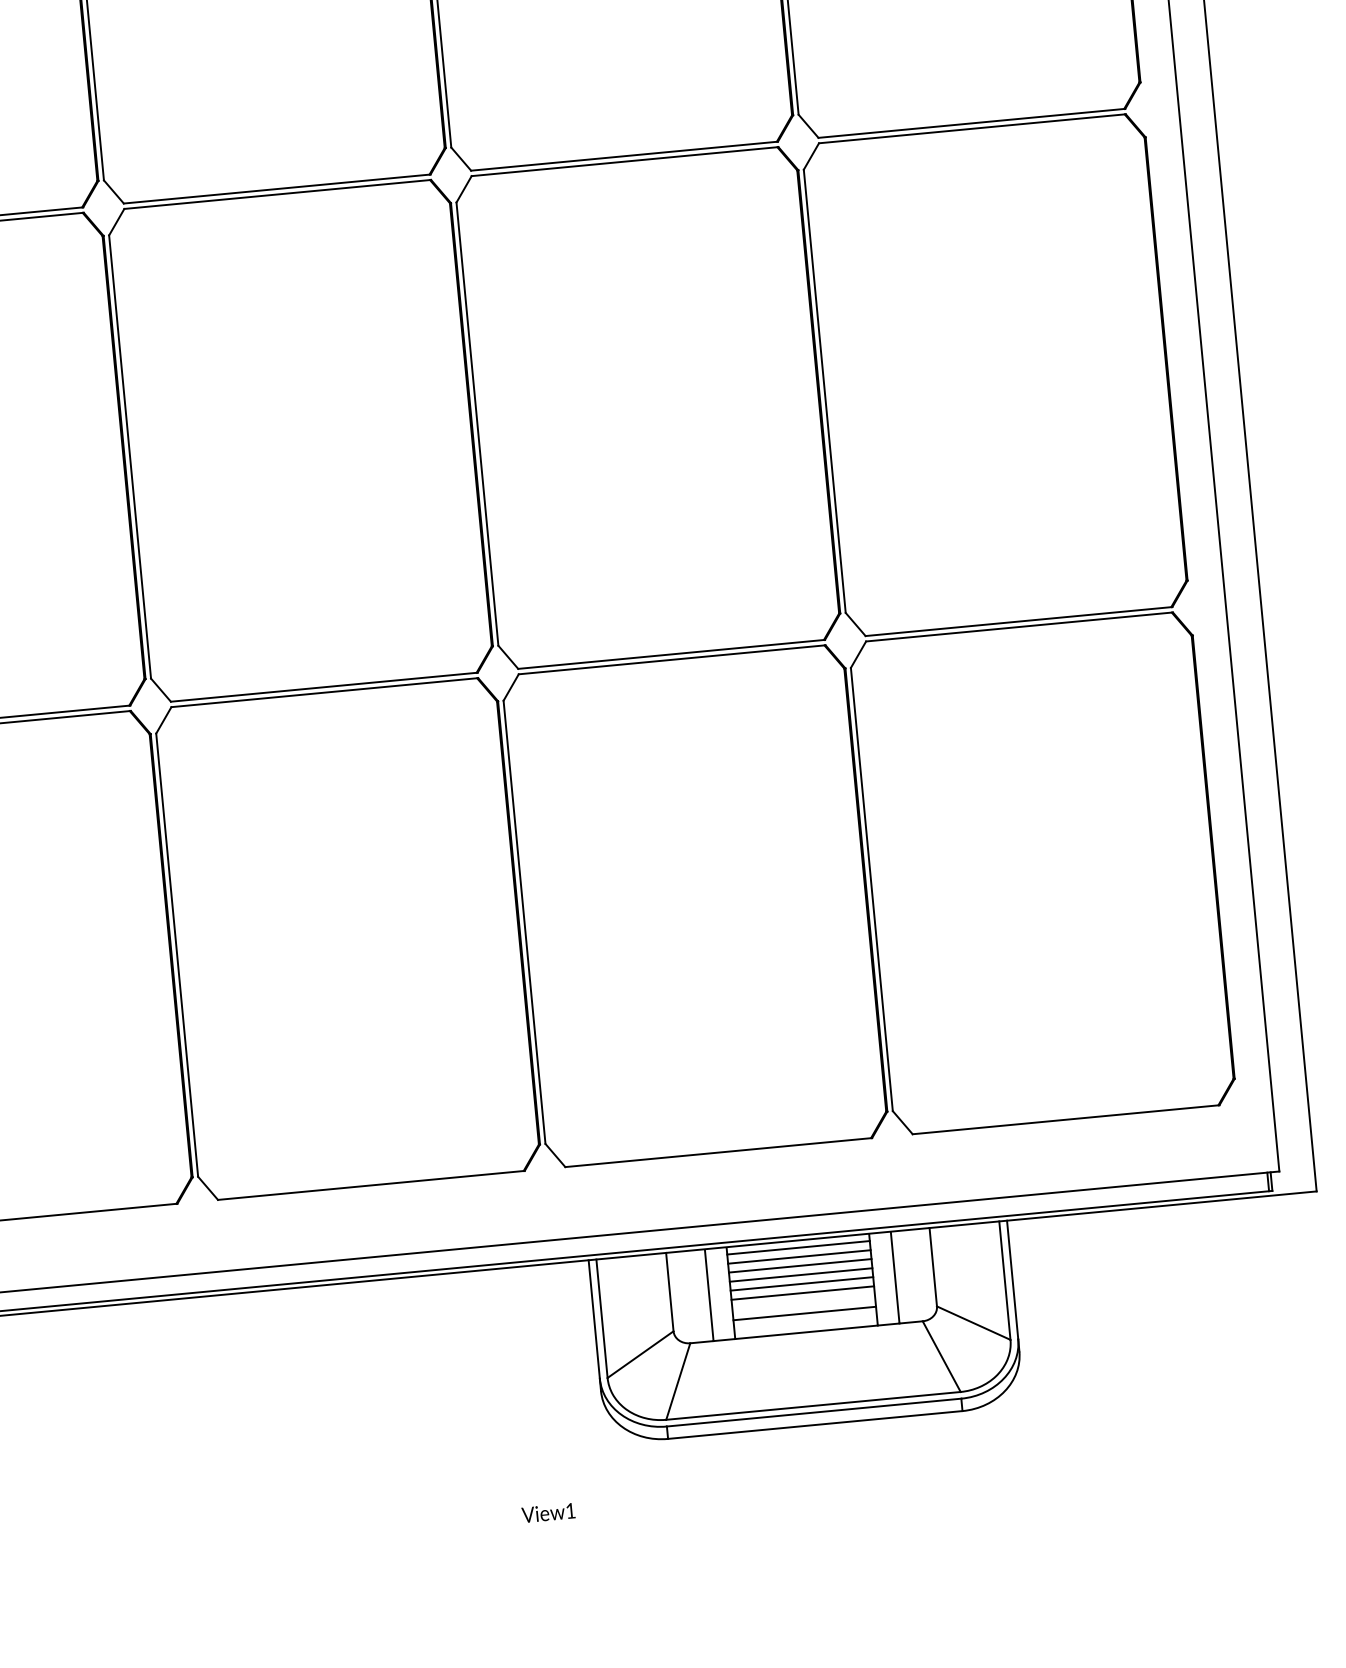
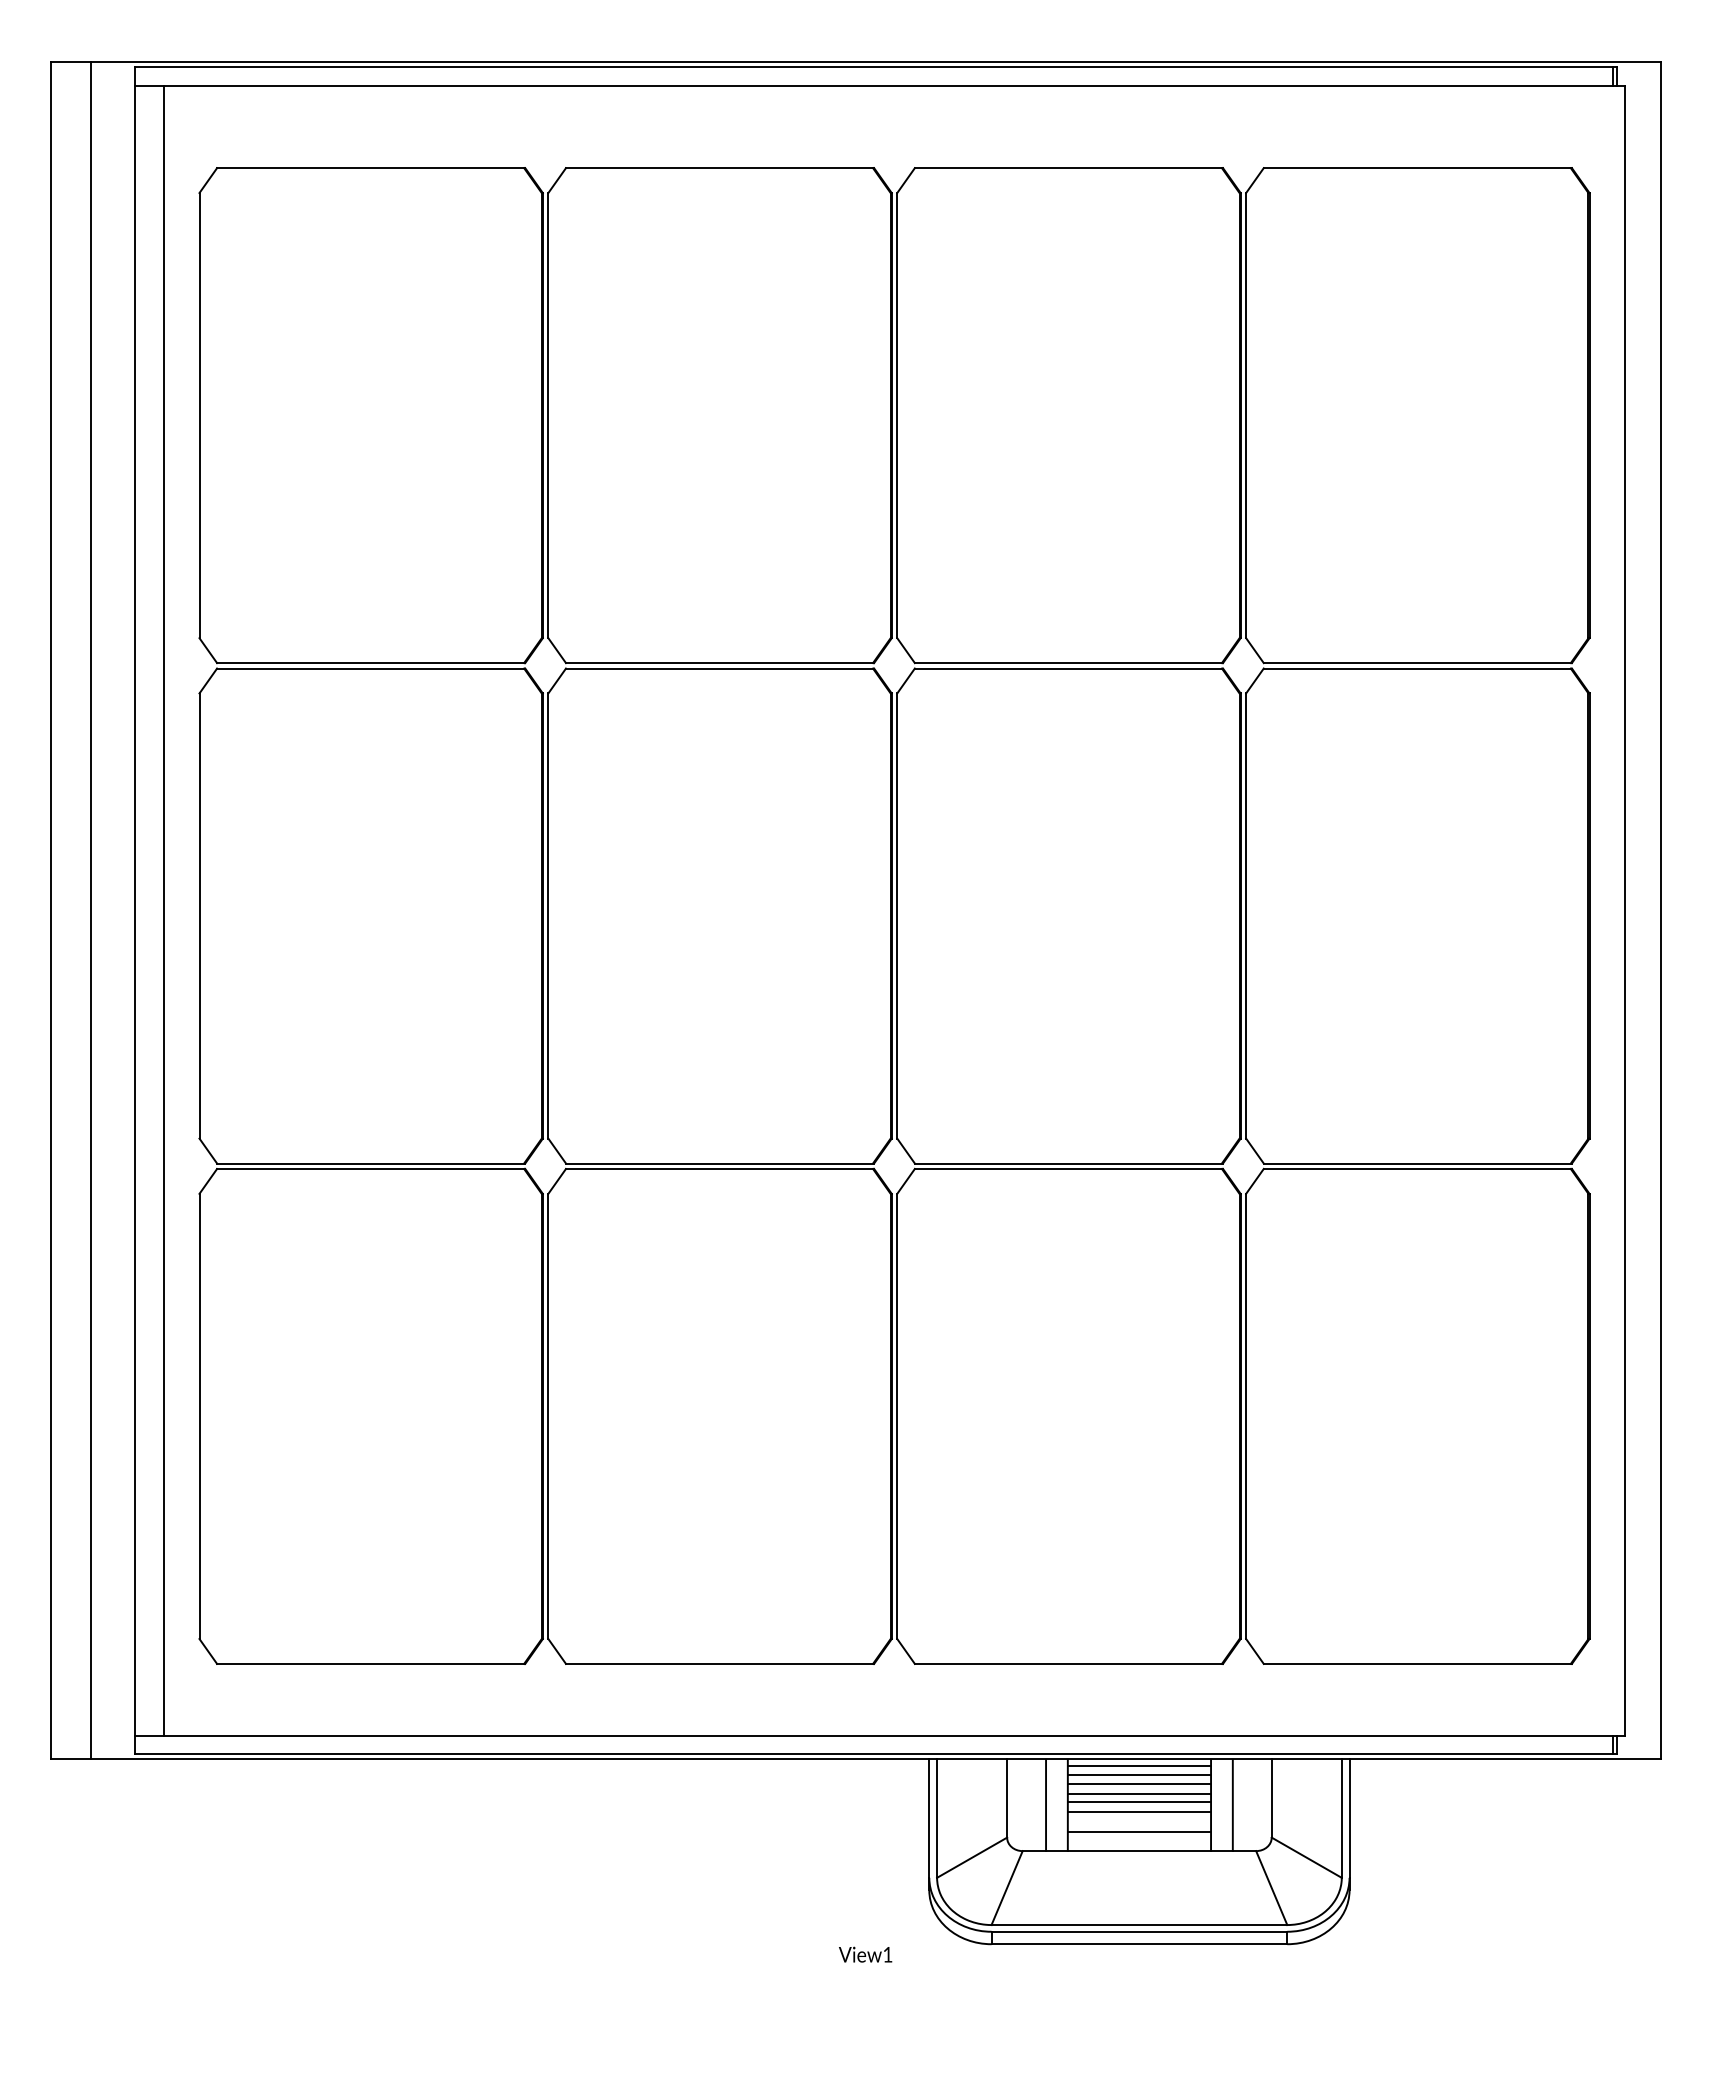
text: (548, 1512) -> (865, 1954), moved

